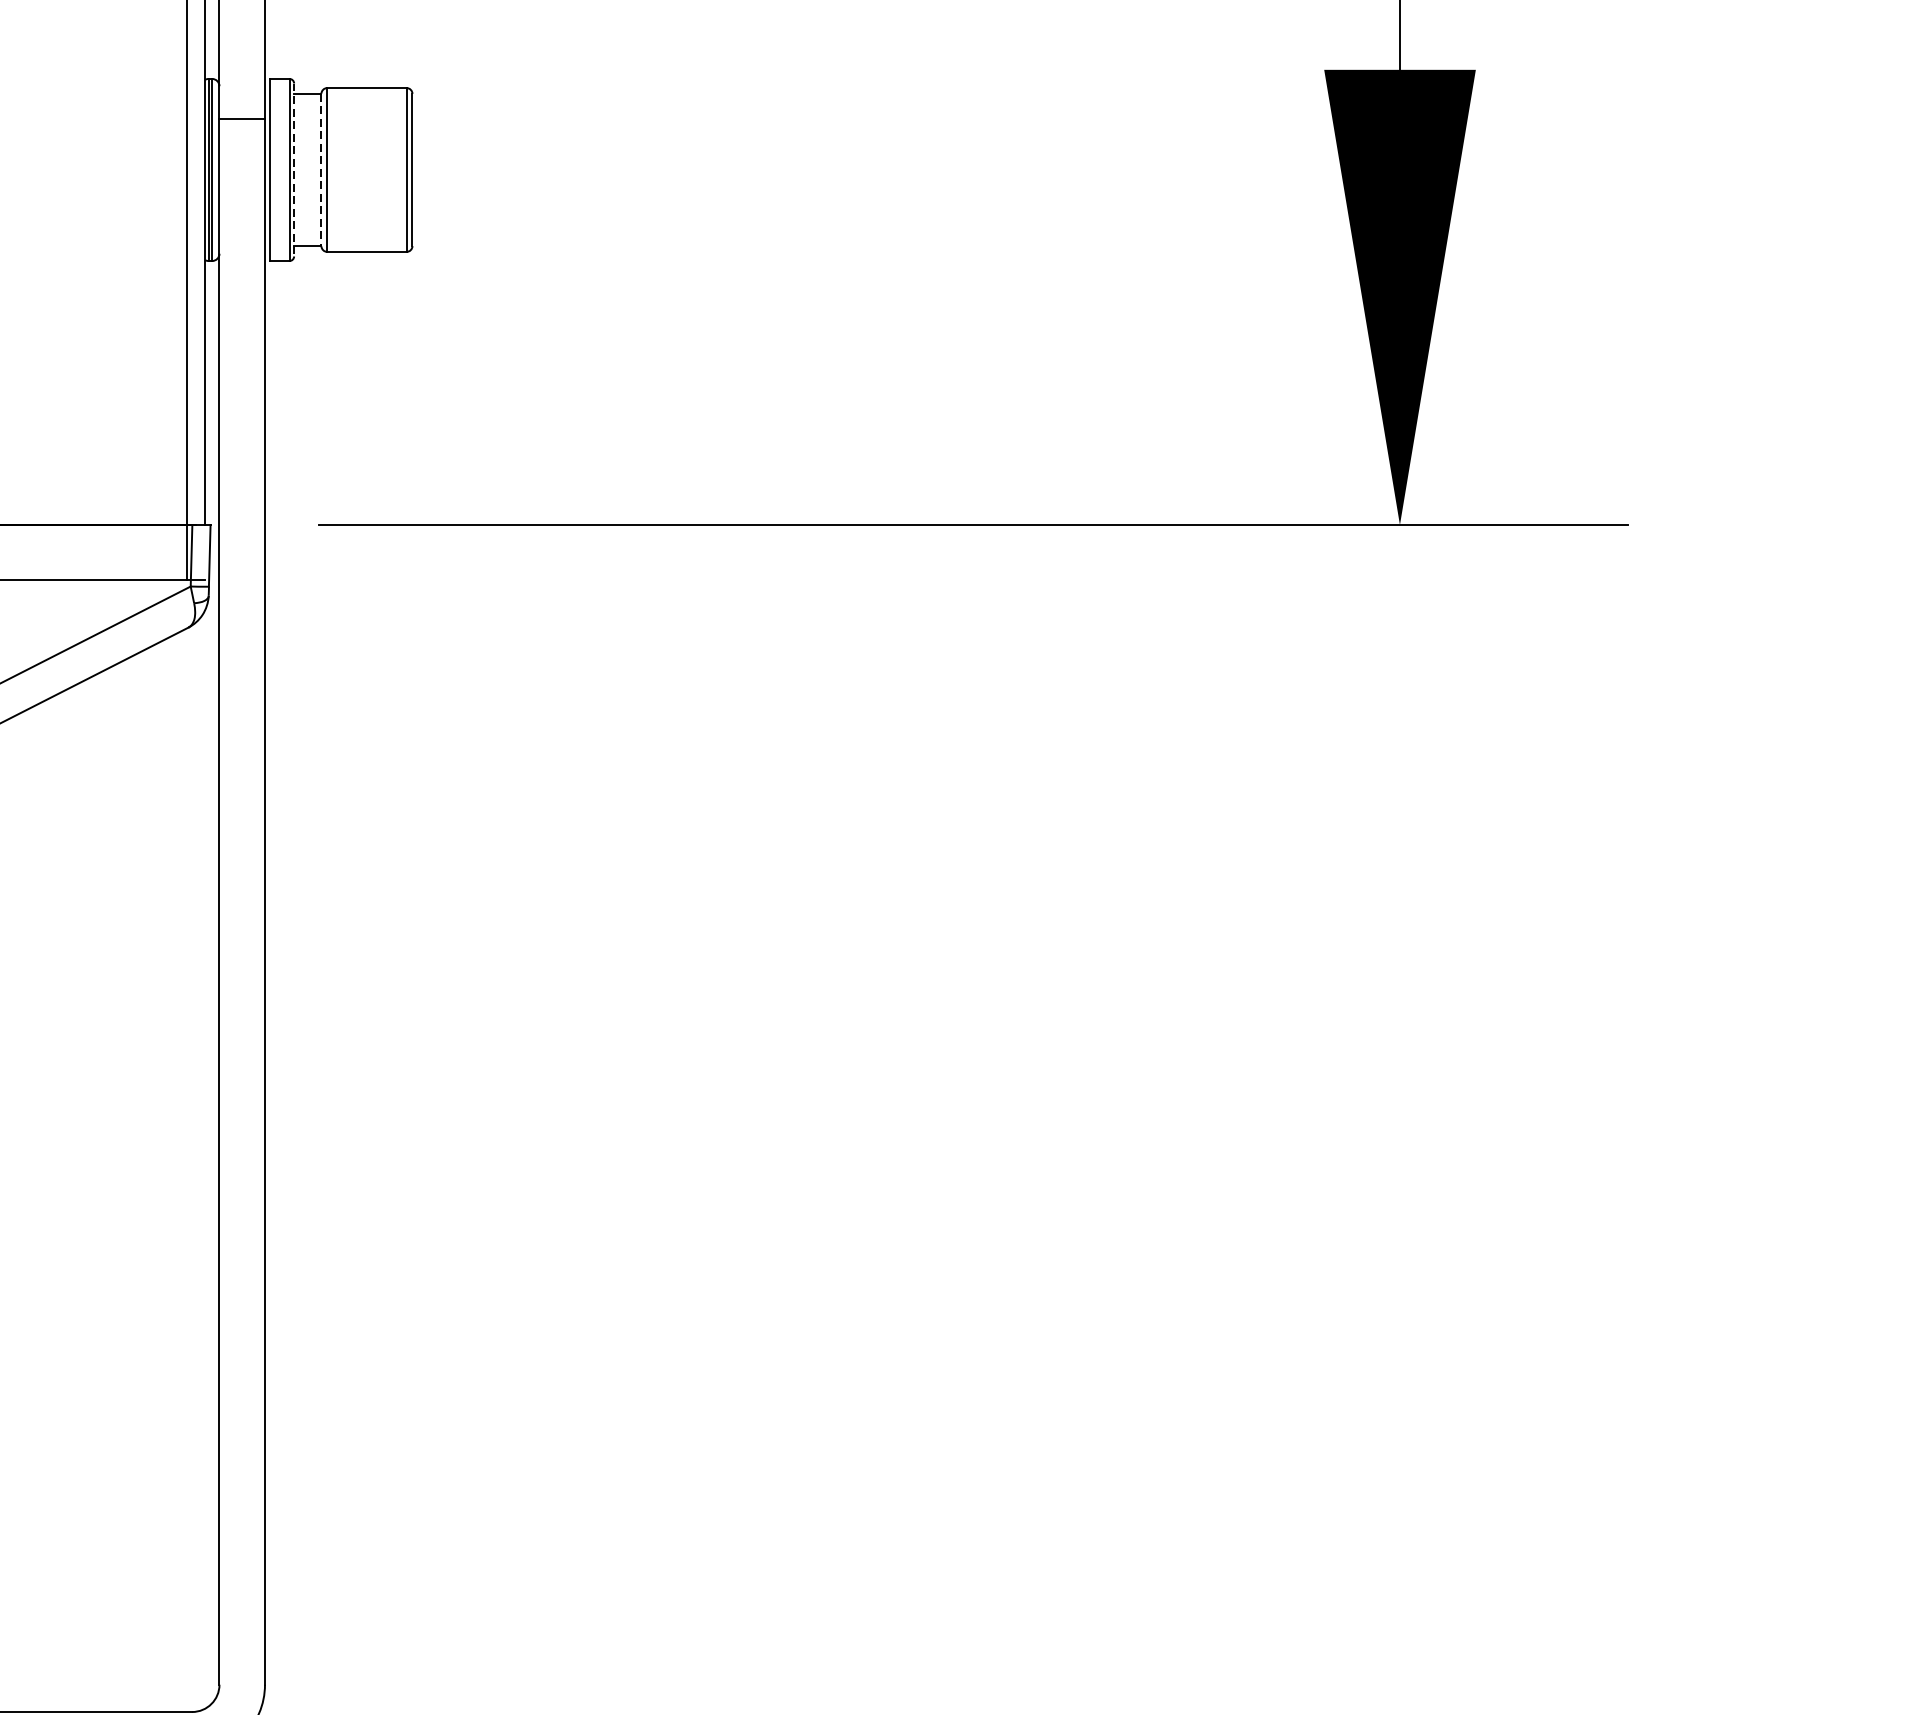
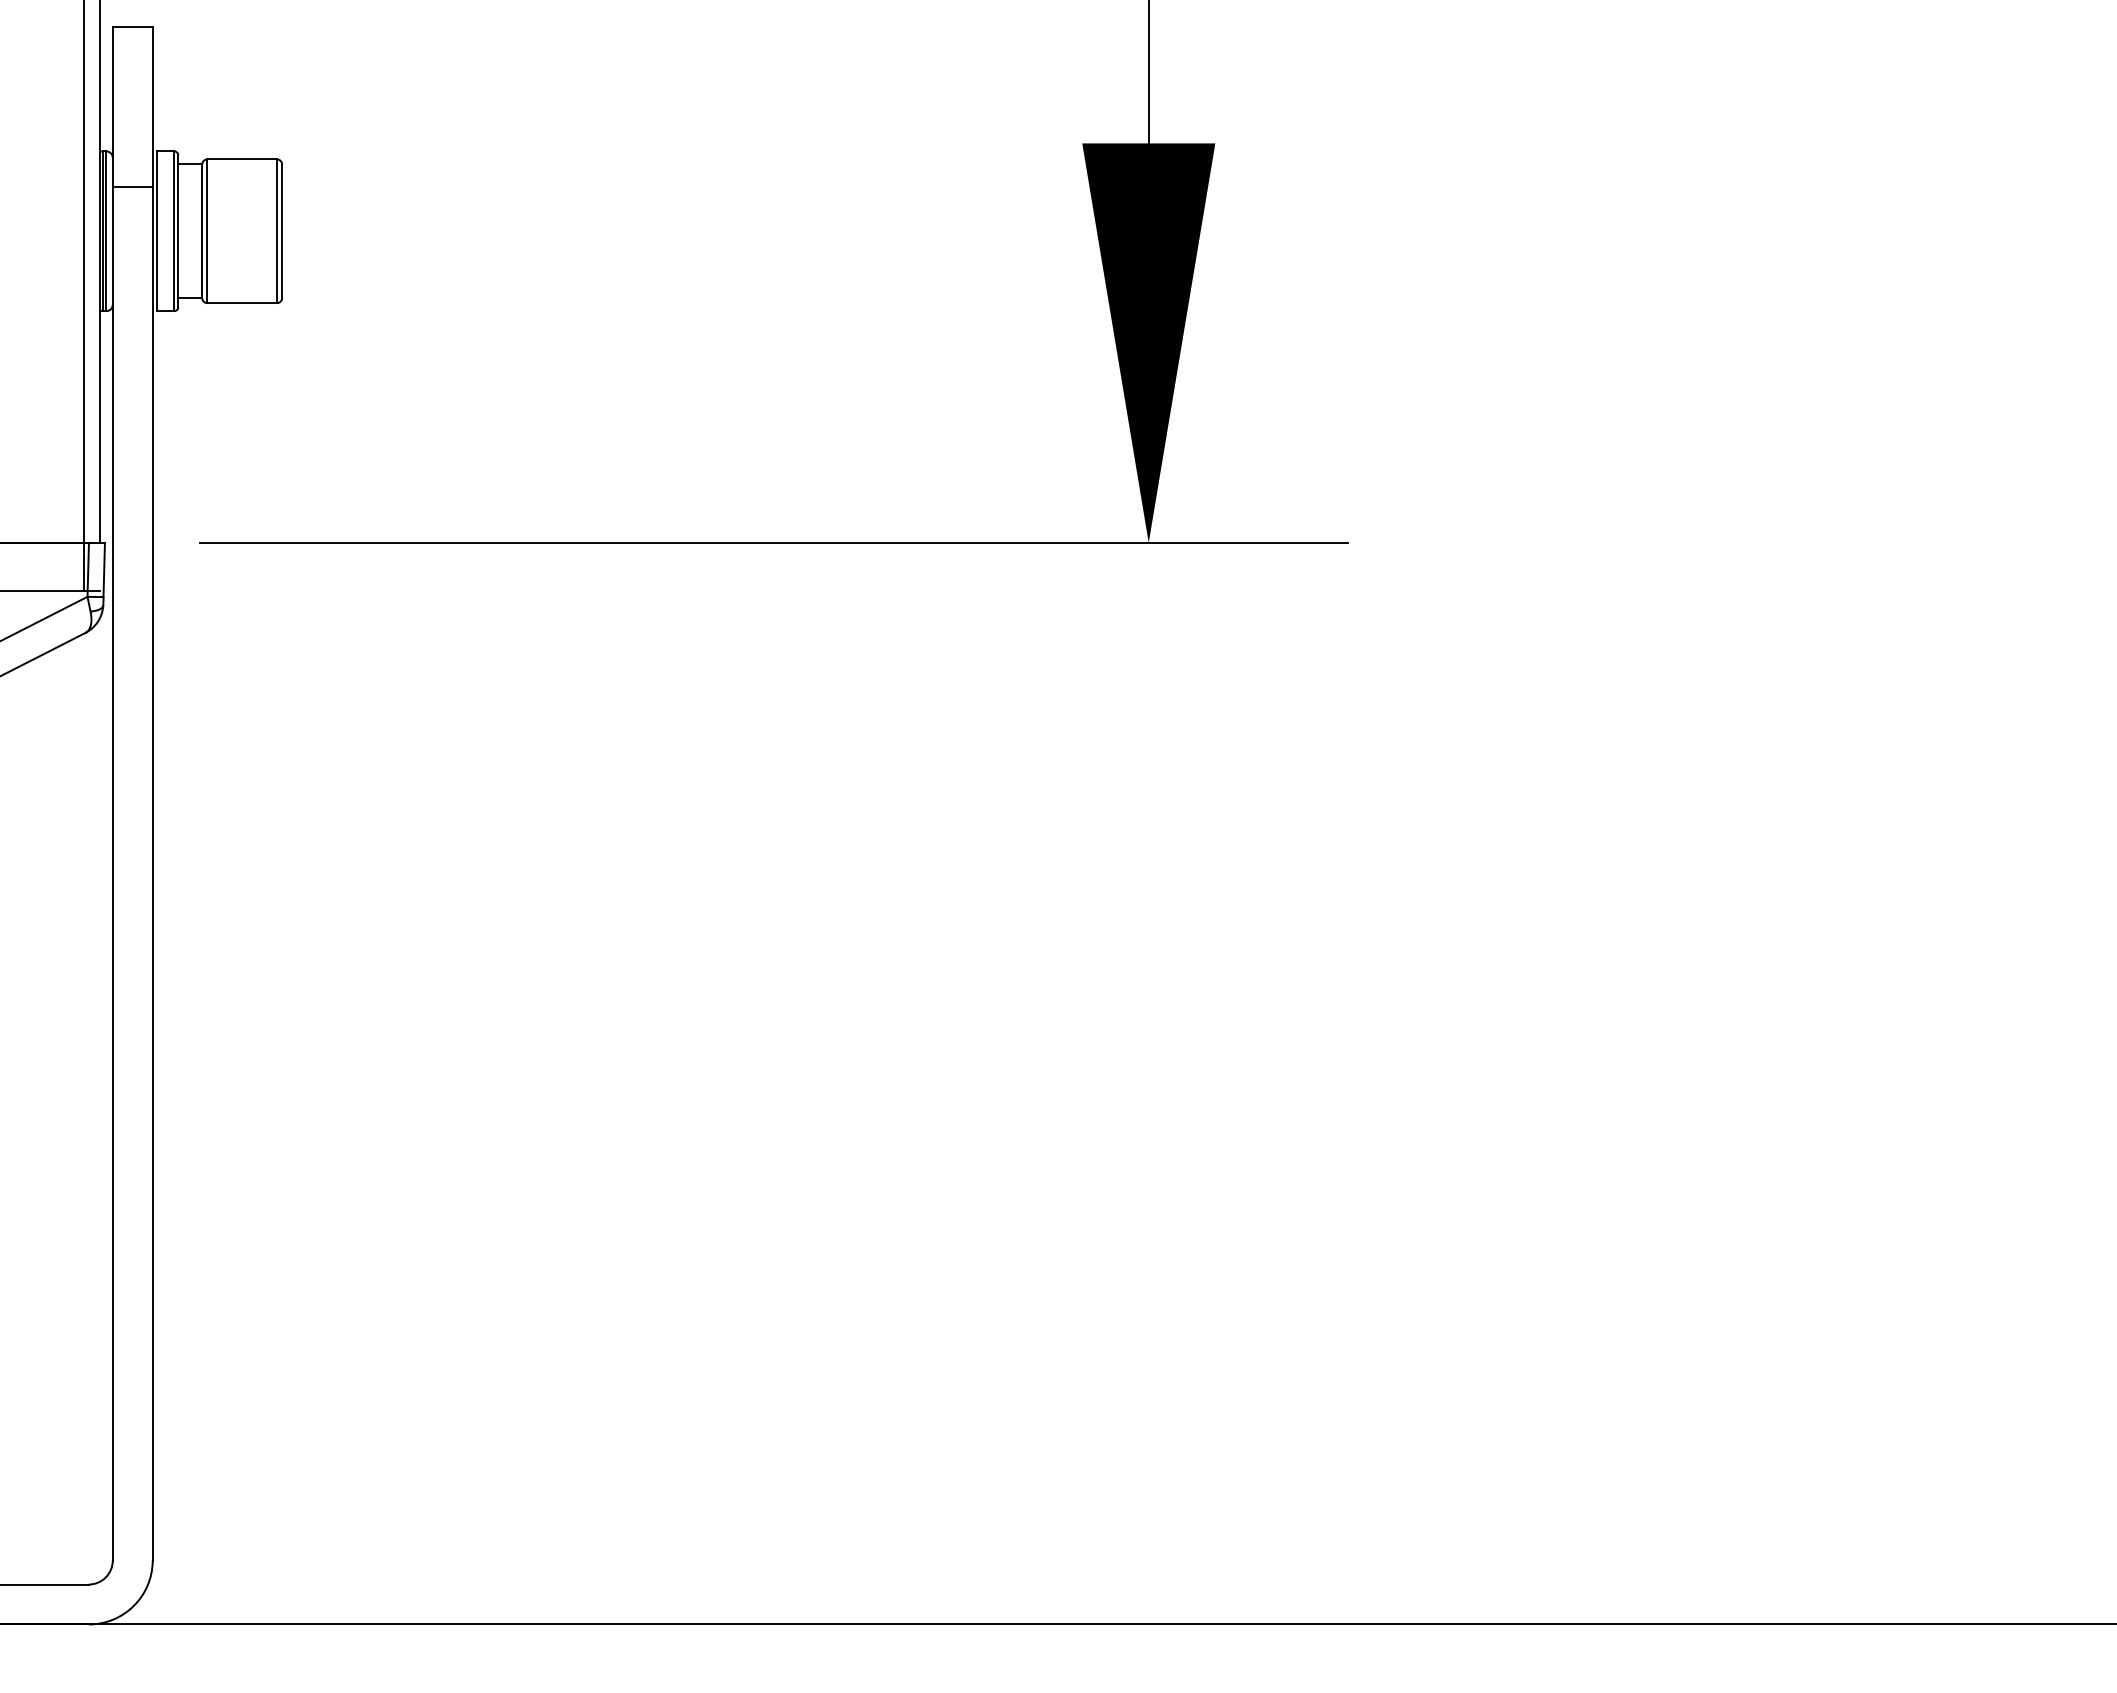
line: (294, 170) -> (178, 231), dashed -> solid
line: (321, 170) -> (202, 231), dashed -> solid

